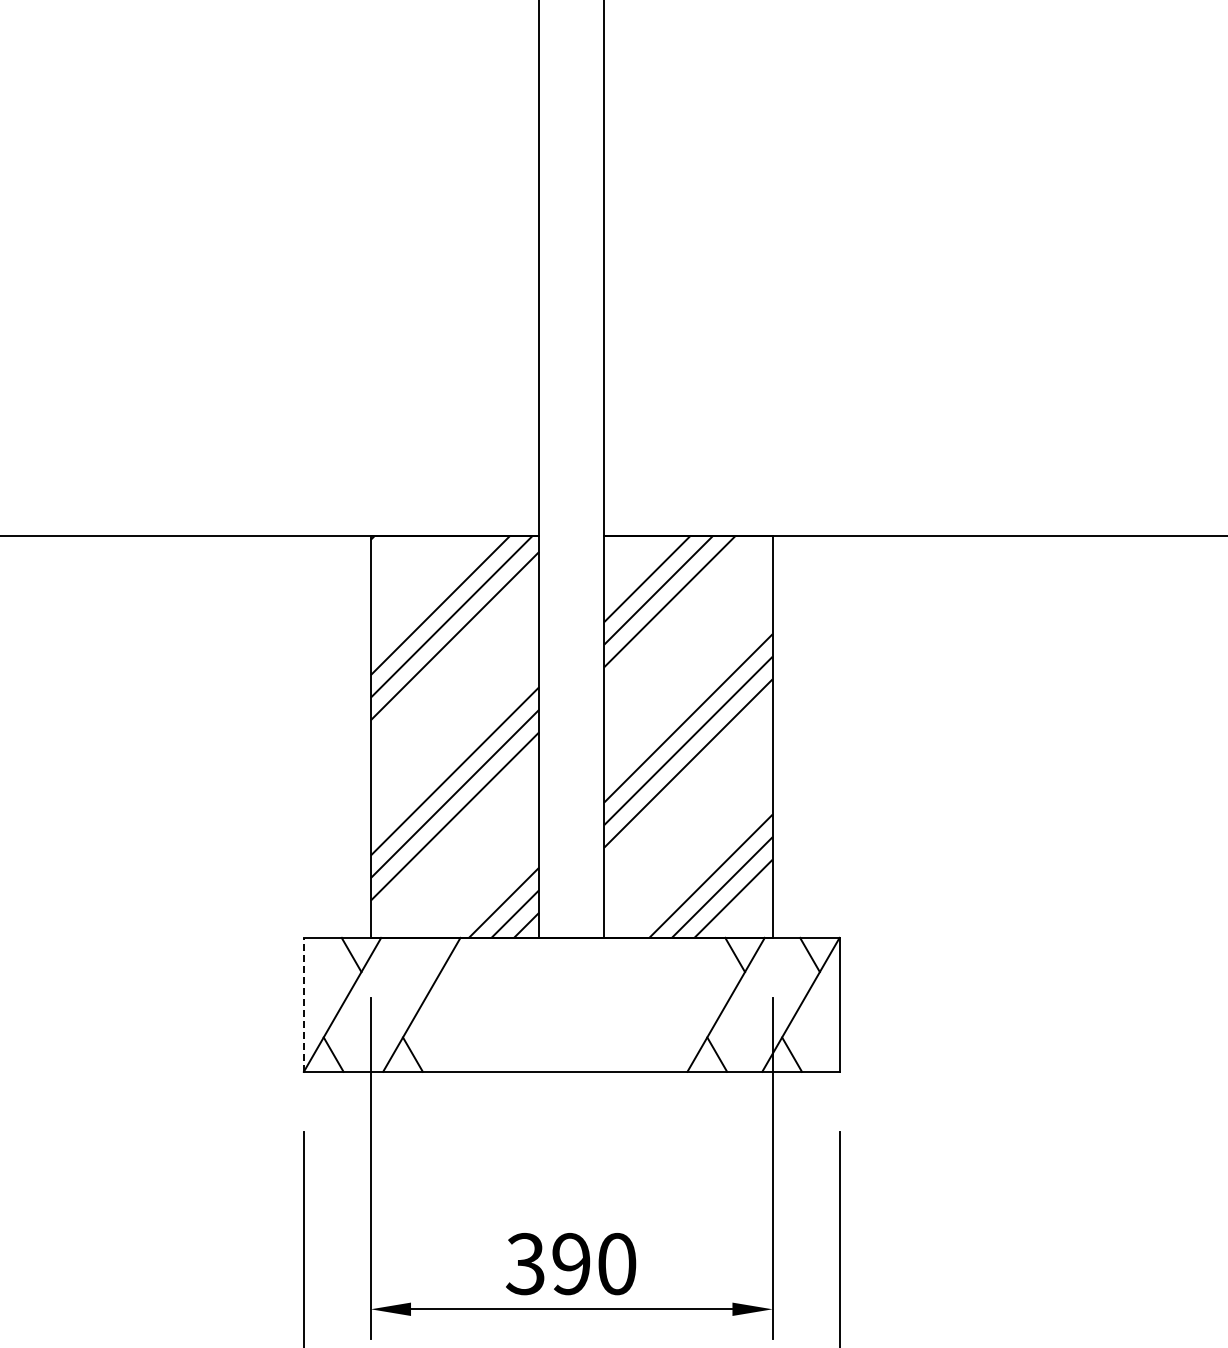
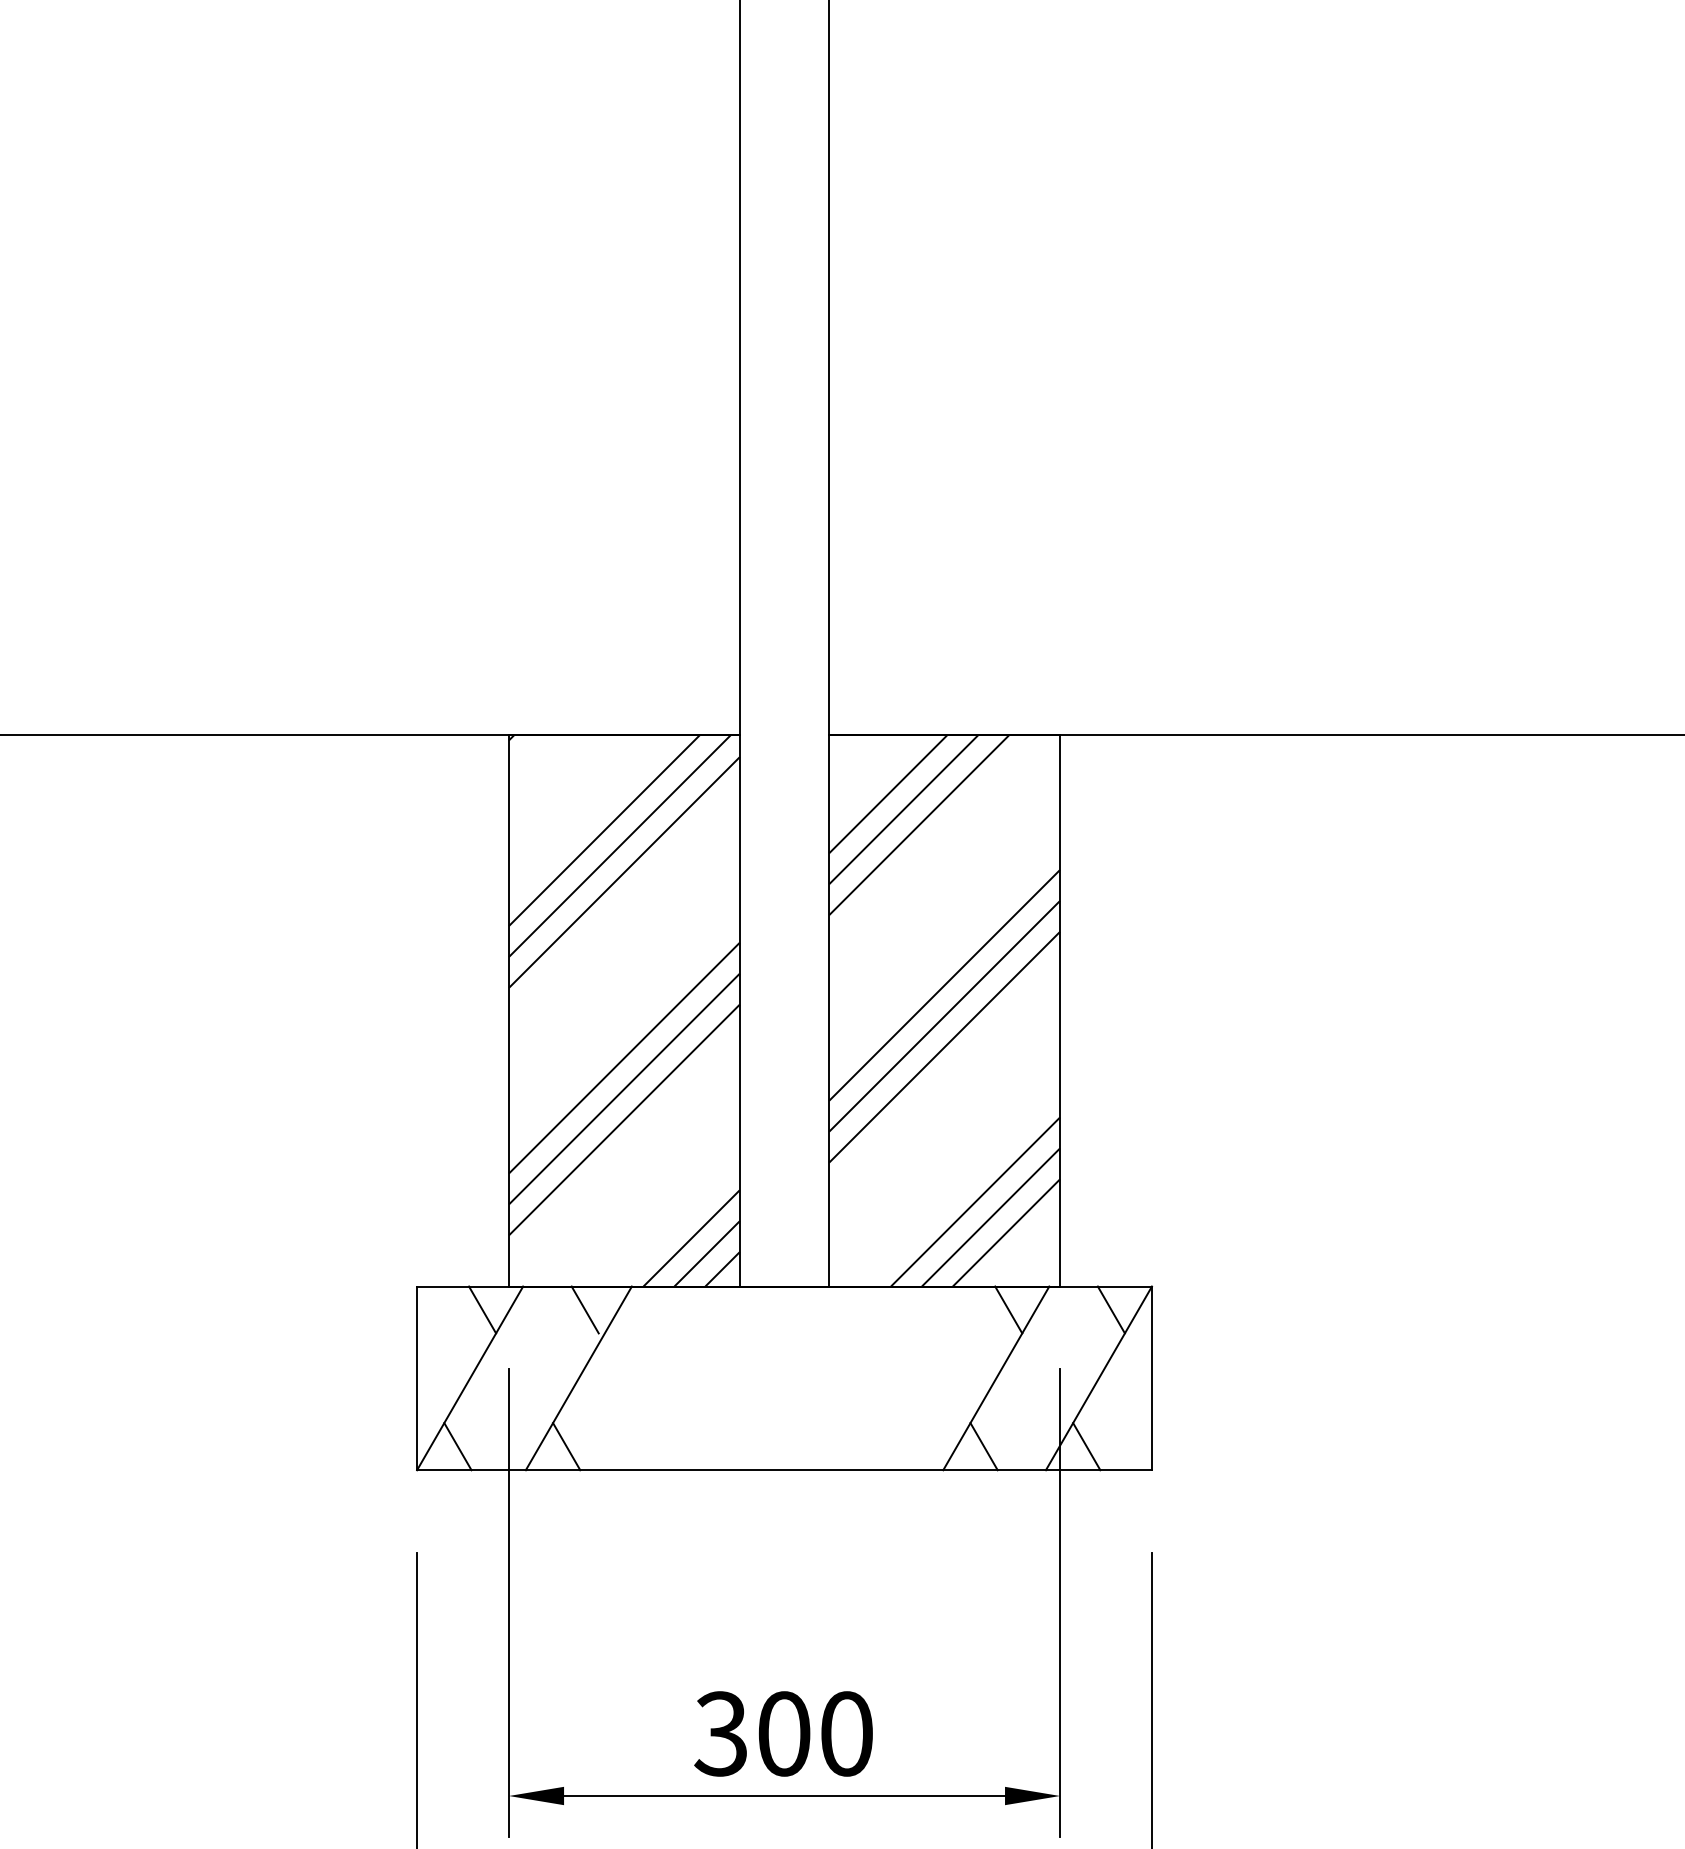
line: (426, 954) -> (585, 1309), added
line: (303, 1004) -> (416, 1377), dashed -> solid
text: (571, 1264) -> (784, 1734), 390 -> 300

